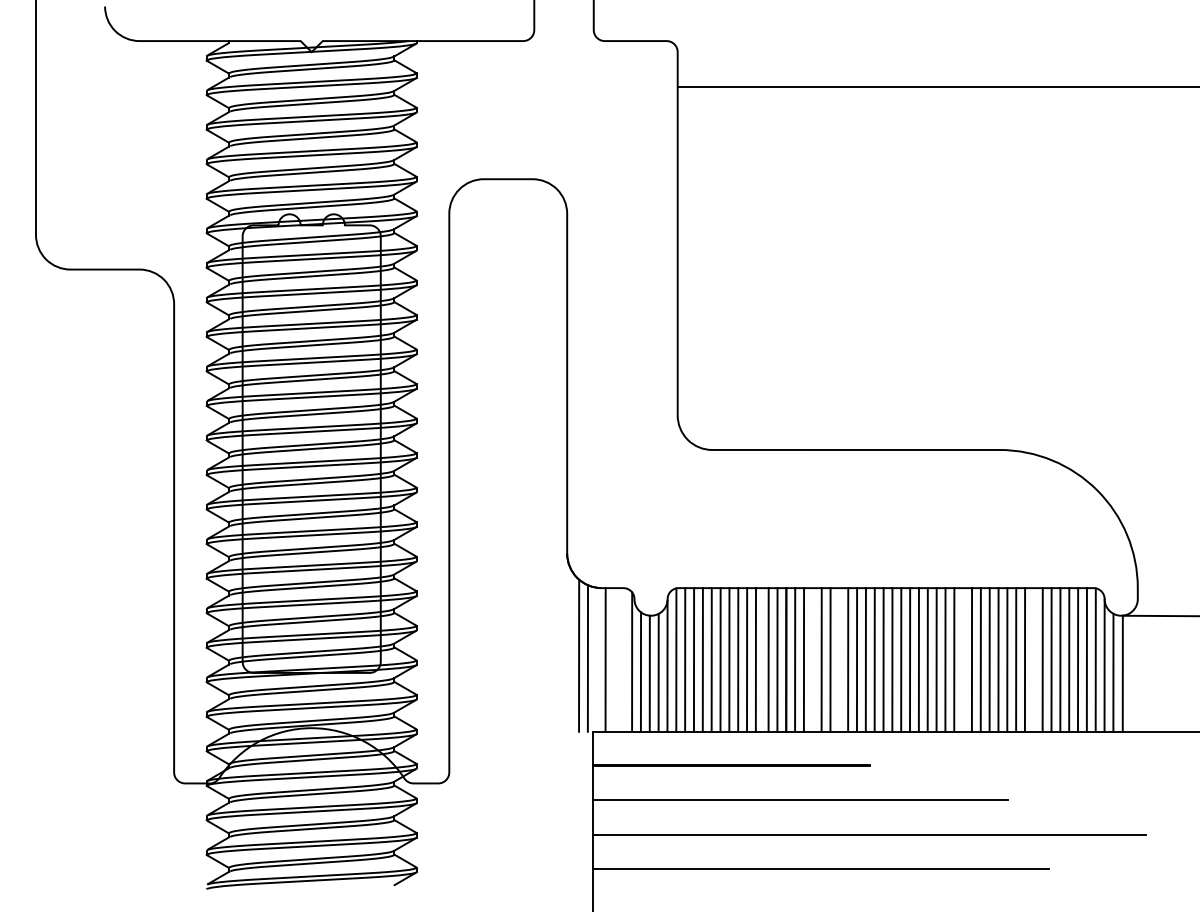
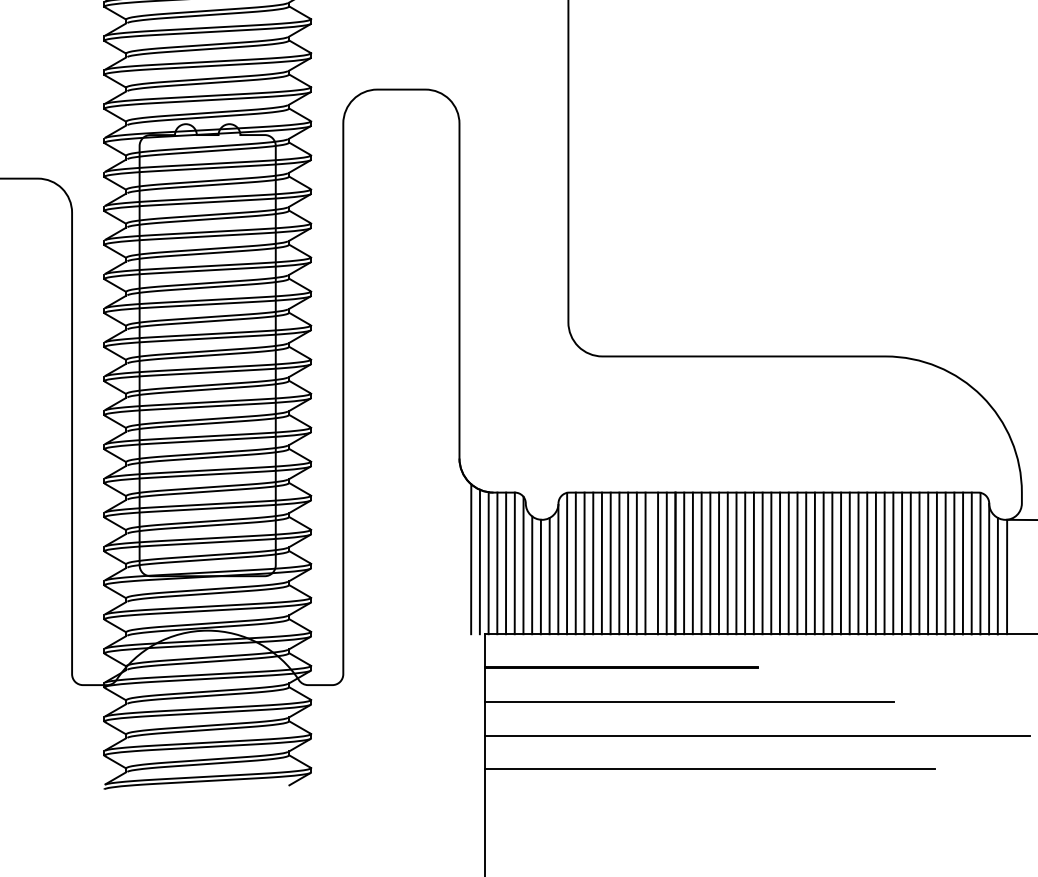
line: (596, 659) -> (488, 562), added
line: (614, 659) -> (506, 562), added
line: (623, 659) -> (514, 562), added
line: (812, 659) -> (701, 562), added
line: (839, 659) -> (727, 562), added
line: (963, 659) -> (850, 562), added
line: (1033, 659) -> (919, 562), added

